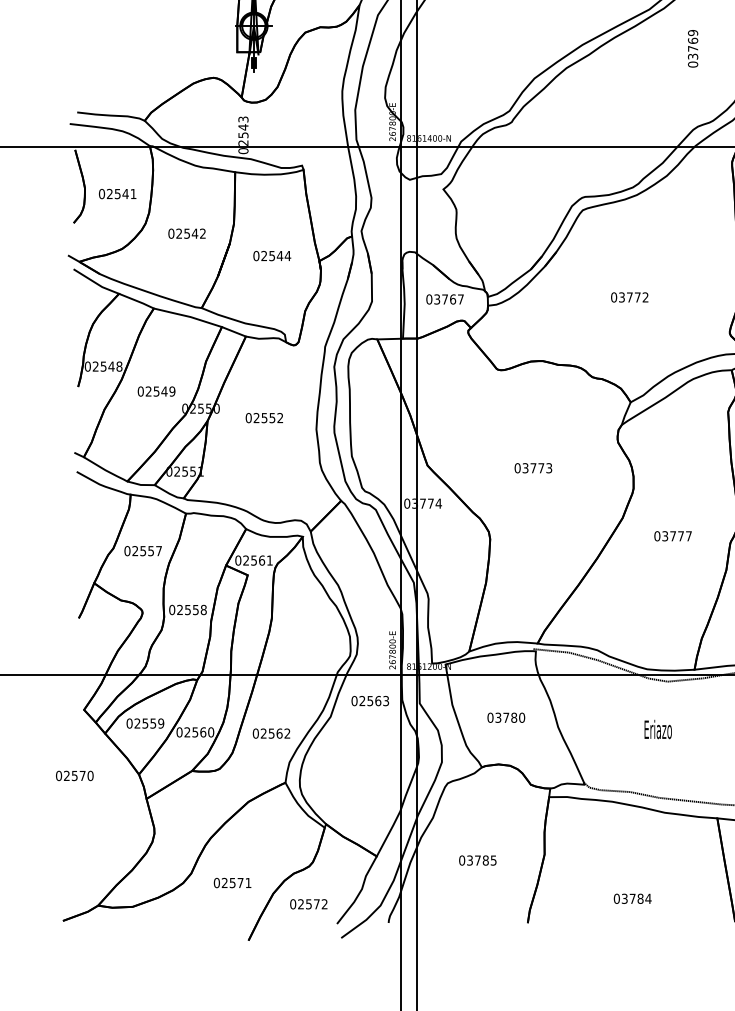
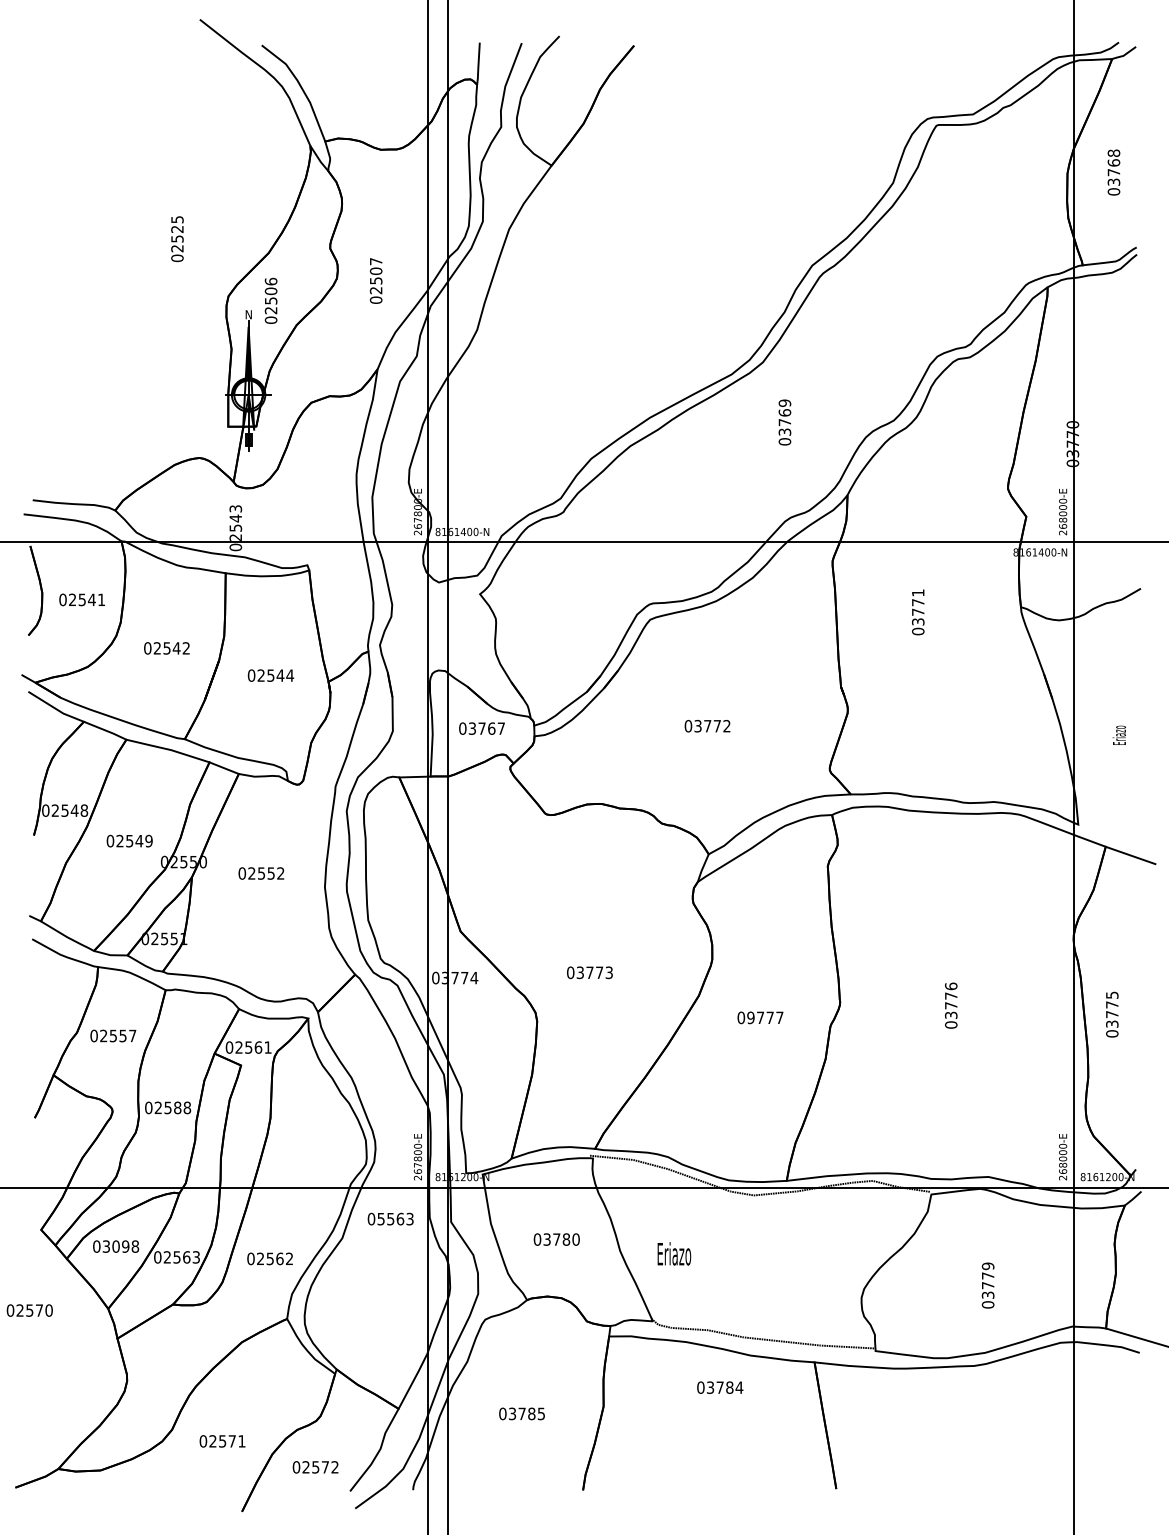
text: (533, 468) -> (589, 972), moved
text: (664, 535) -> (750, 1017), 03777 -> 09777
text: (195, 609) -> (177, 1107), 02558 -> 02588
text: (361, 700) -> (380, 1218), 02563 -> 05563
text: (149, 723) -> (120, 1246), 02559 -> 03098
text: (658, 729) -> (674, 1253), moved
text: (211, 732) -> (196, 1257), 02560 -> 02563
text: (632, 898) -> (720, 1387), moved

